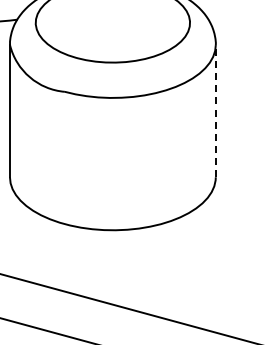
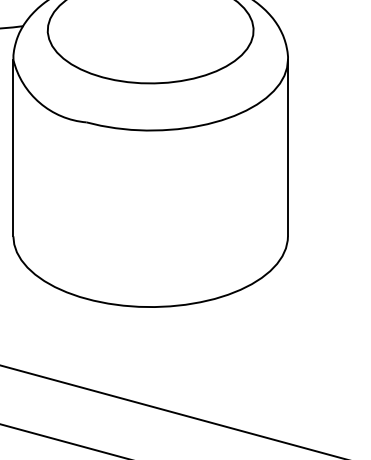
line: (215, 110) -> (287, 147), dashed -> solid

